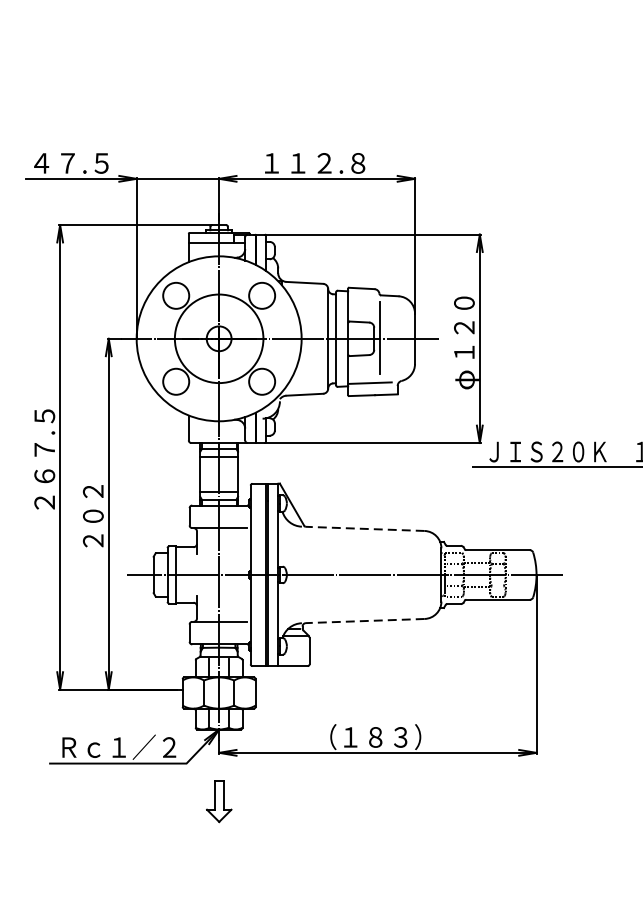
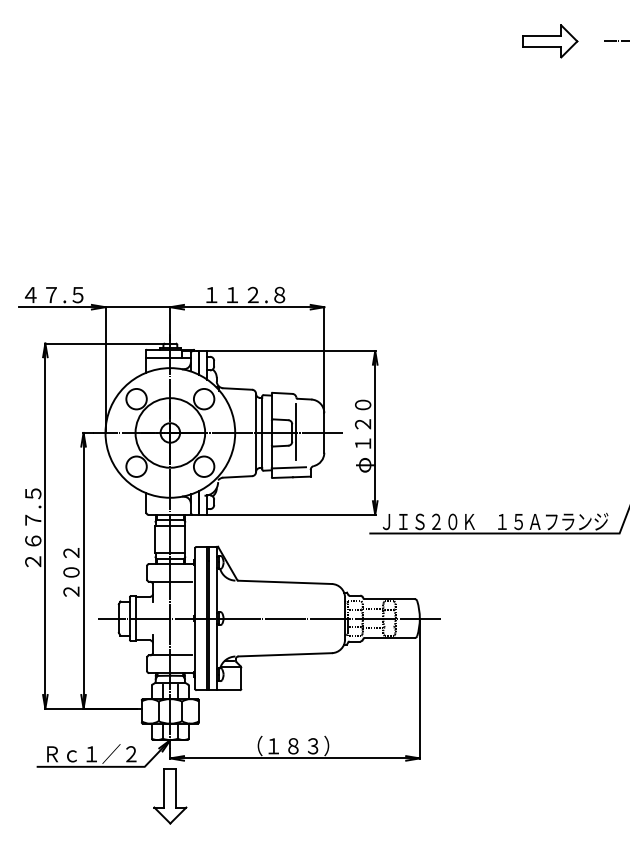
line: (365, 529) -> (285, 582), dashed -> solid
line: (365, 620) -> (285, 654), dashed -> solid
part: (219, 801) -> (170, 796), size x1.67

